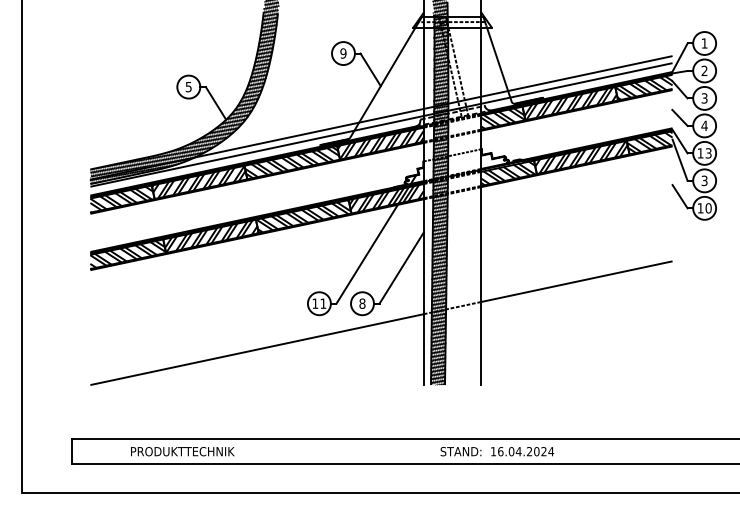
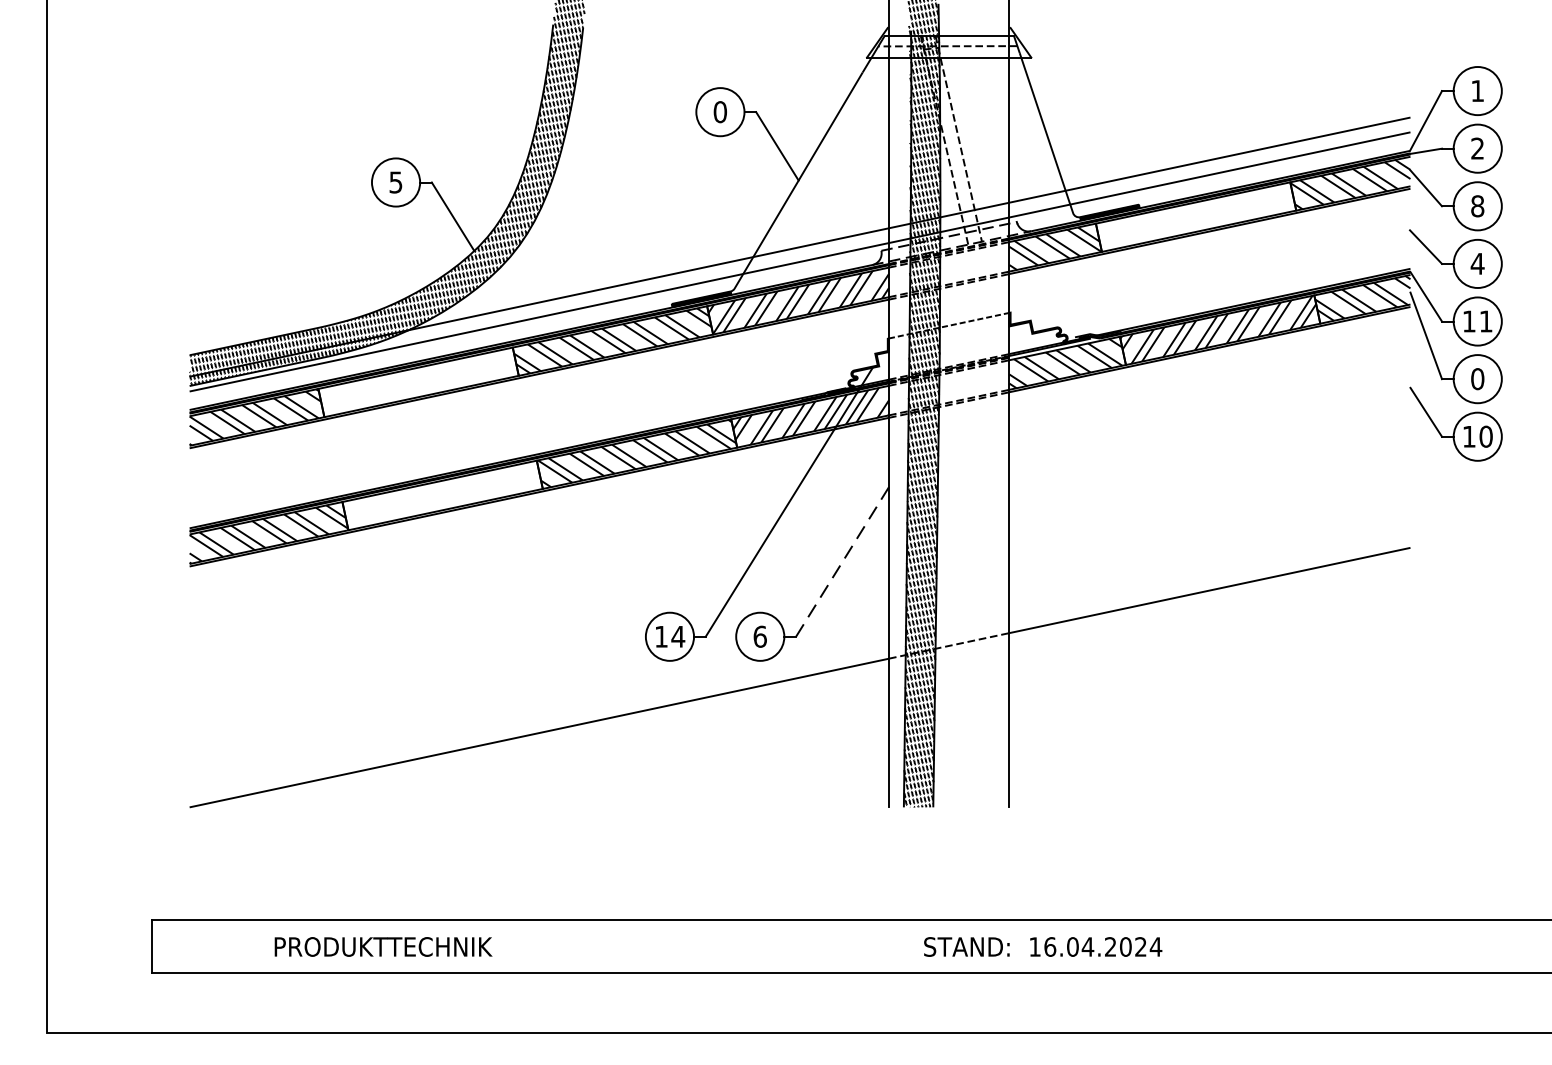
text: (343, 53) -> (720, 112), 9 -> 0
text: (704, 98) -> (1477, 206), 3 -> 8
hatch: (570, 103) -> (1196, 216), removed
text: (708, 153) -> (1485, 321), 13 -> 11
text: (704, 180) -> (1477, 378), 3 -> 0
hatch: (198, 181) -> (416, 380), removed
hatch: (211, 236) -> (443, 495), removed
line: (401, 267) -> (842, 560), solid -> dashed
text: (323, 303) -> (678, 636), 11 -> 14
text: (362, 303) -> (760, 636), 8 -> 6

